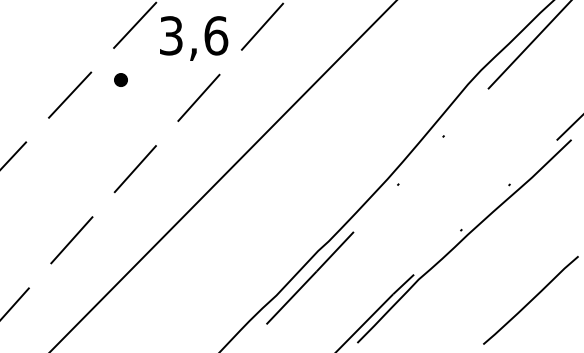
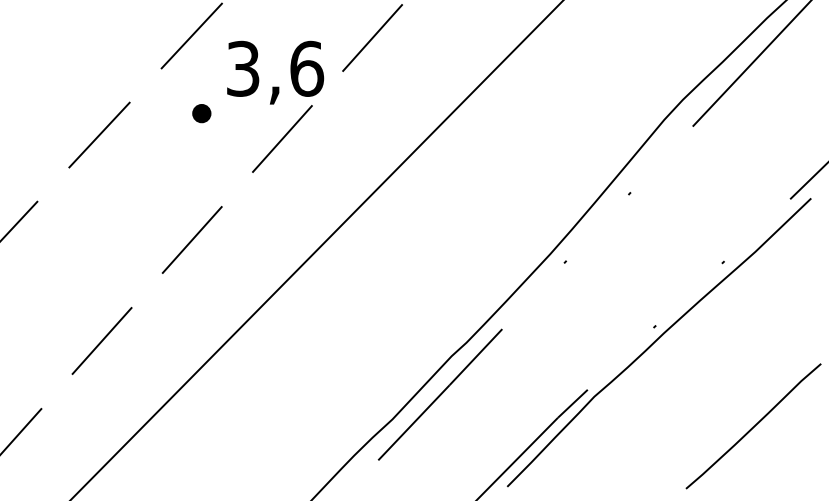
text: (194, 38) -> (275, 72), moved
part: (120, 79) -> (201, 113), moved

